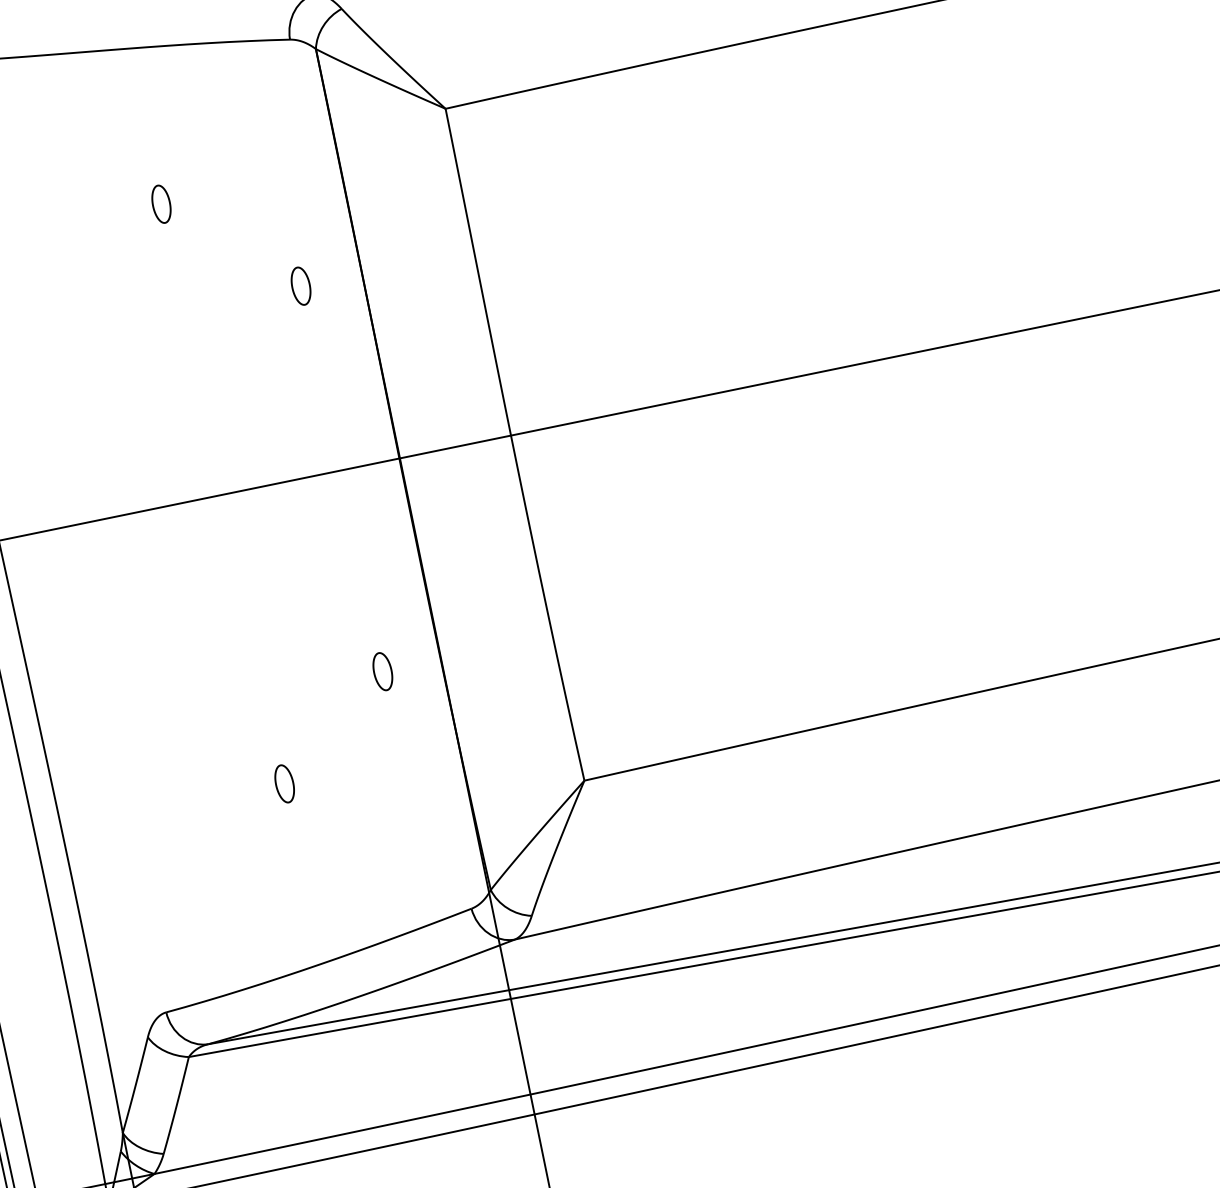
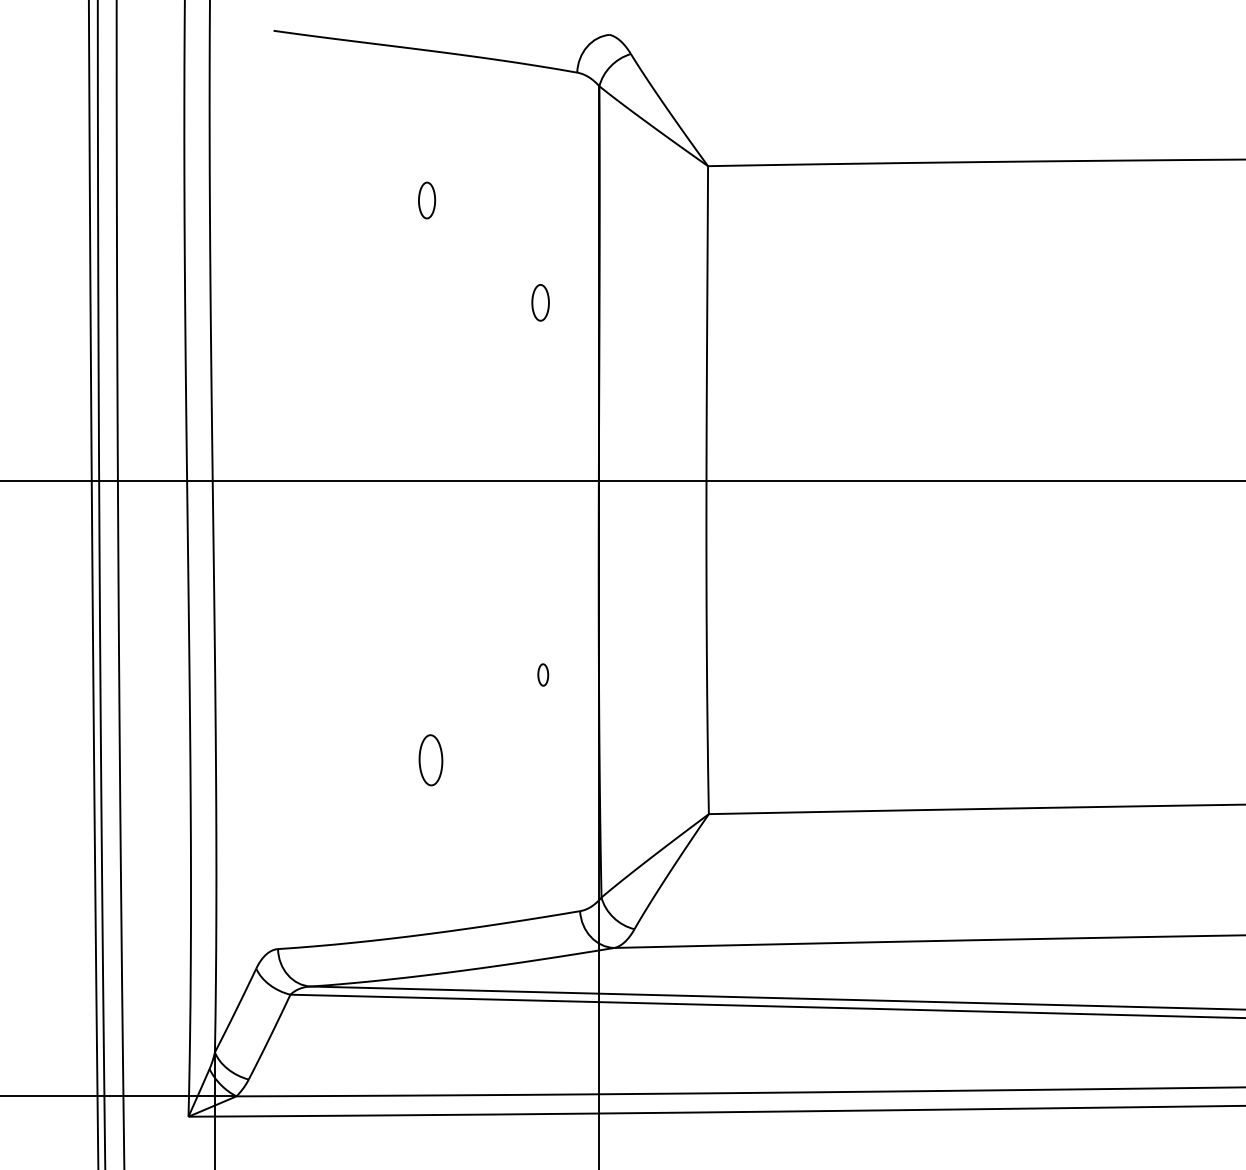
part: (383, 671) -> (543, 674), size x0.6
part: (284, 783) -> (430, 759), size x1.4

